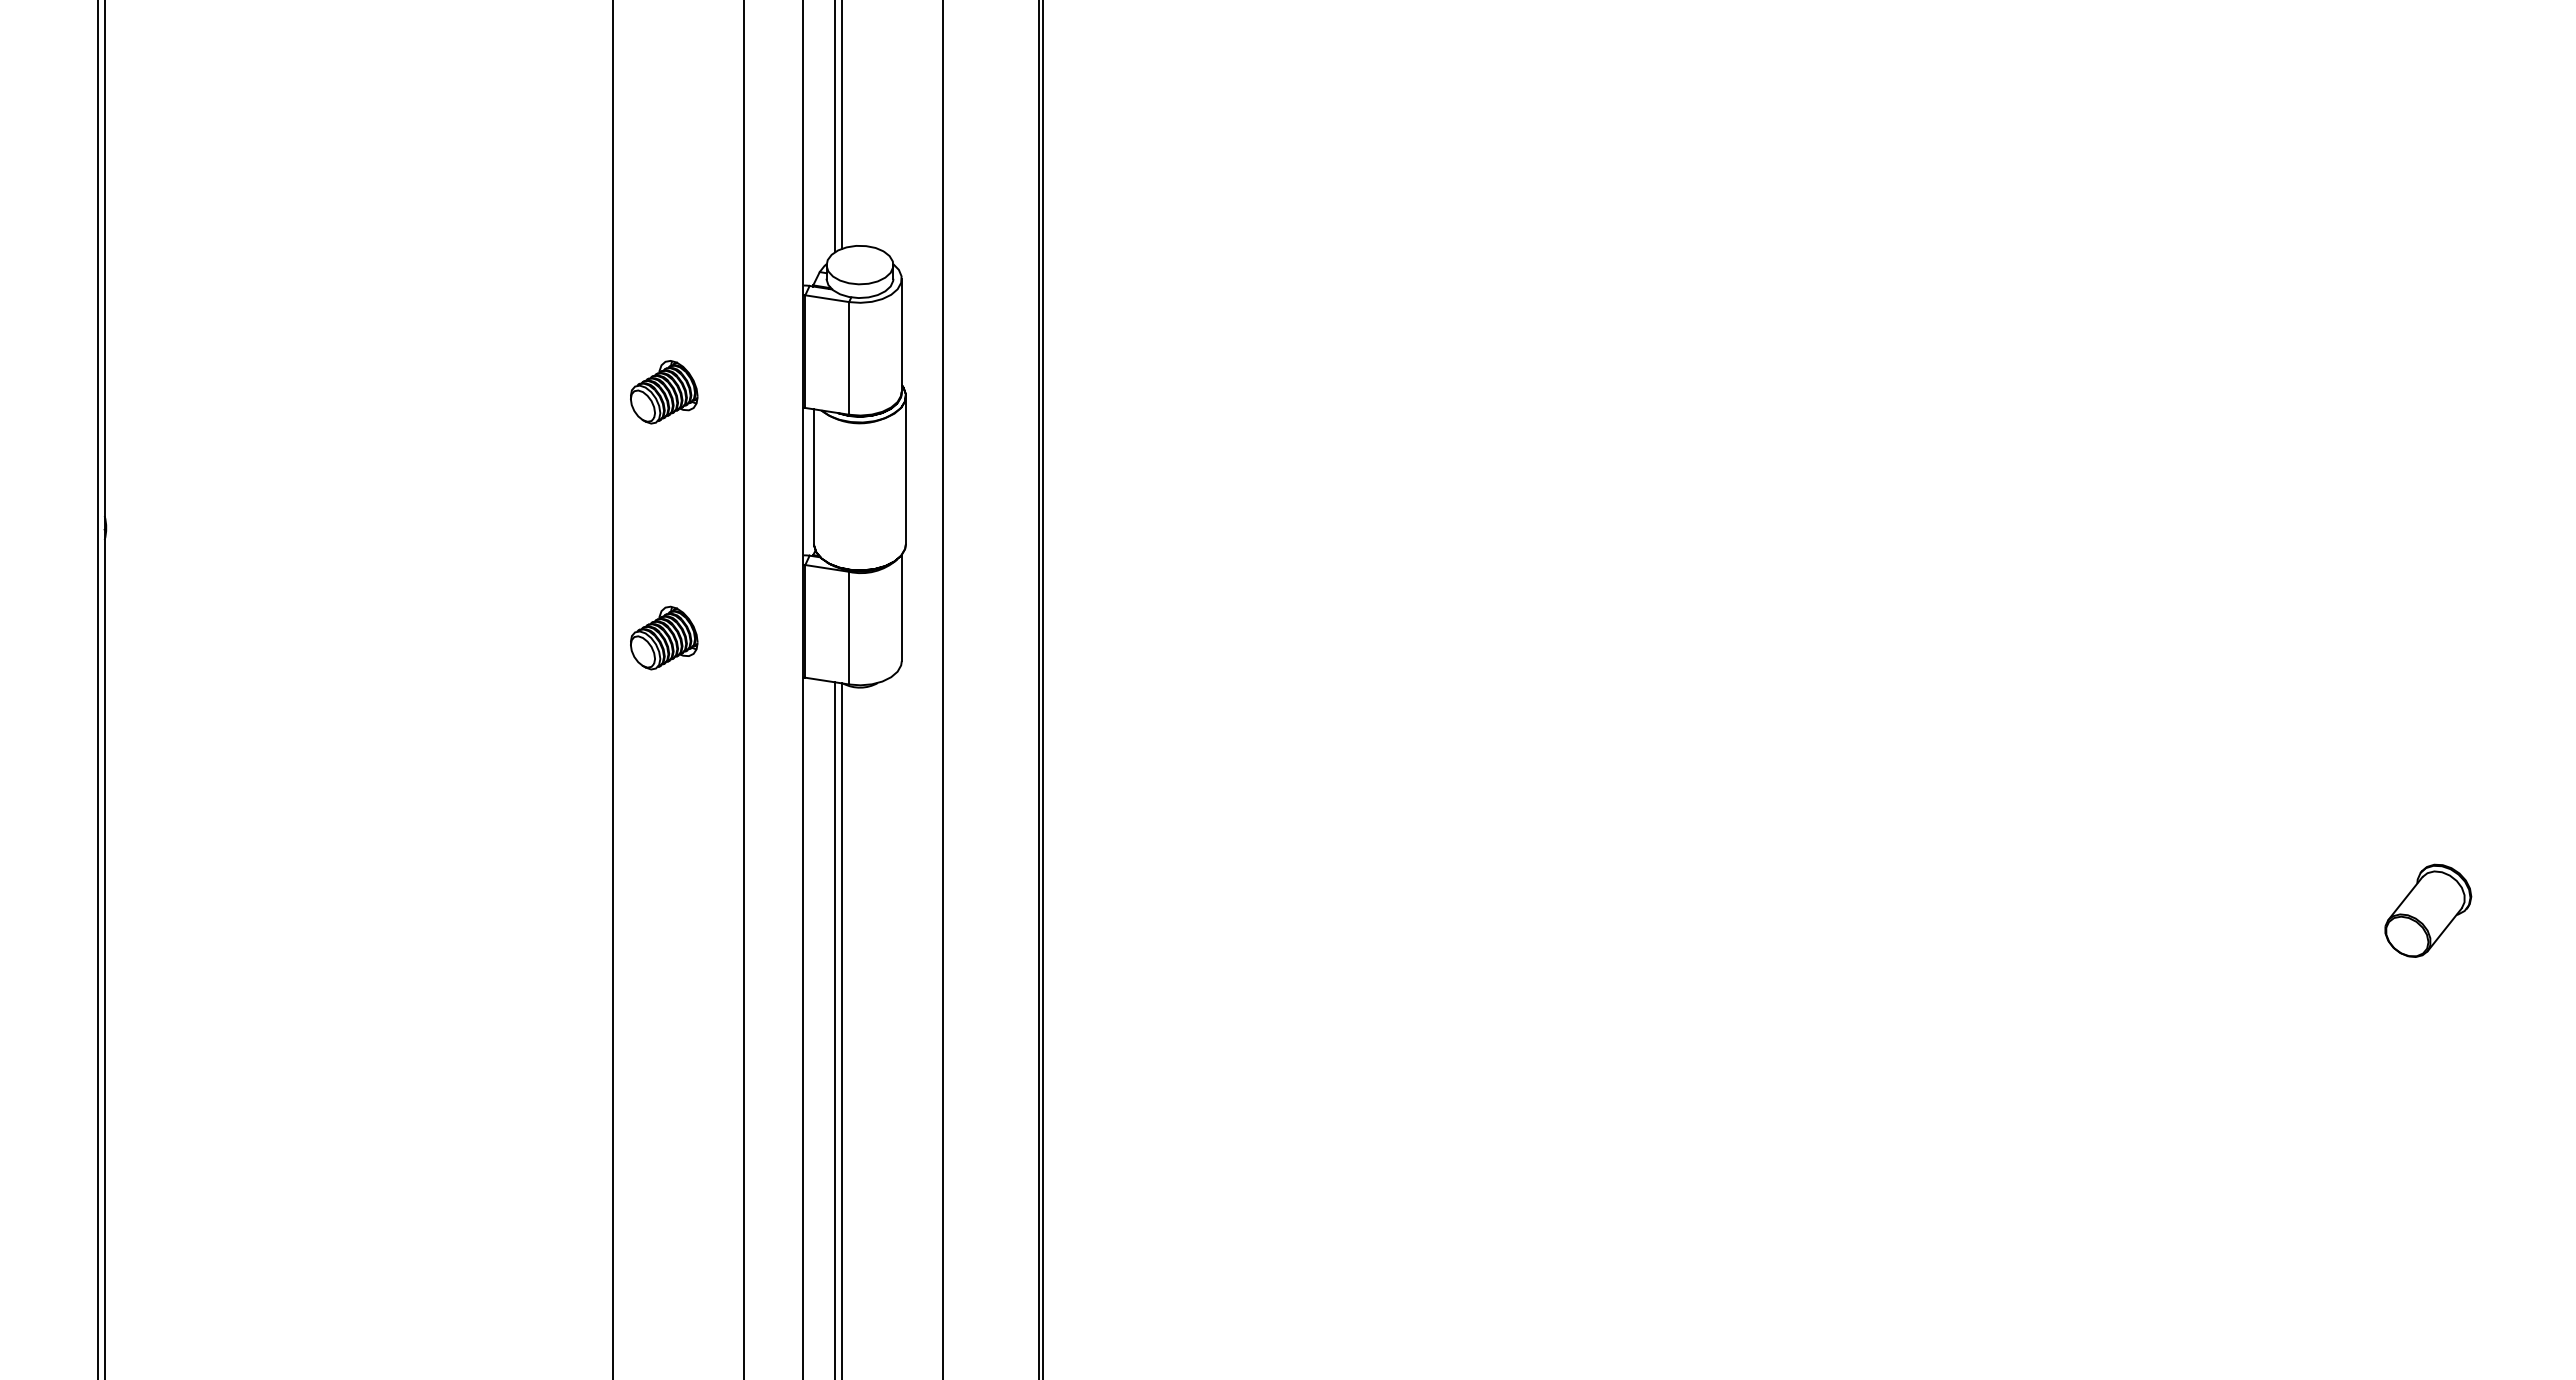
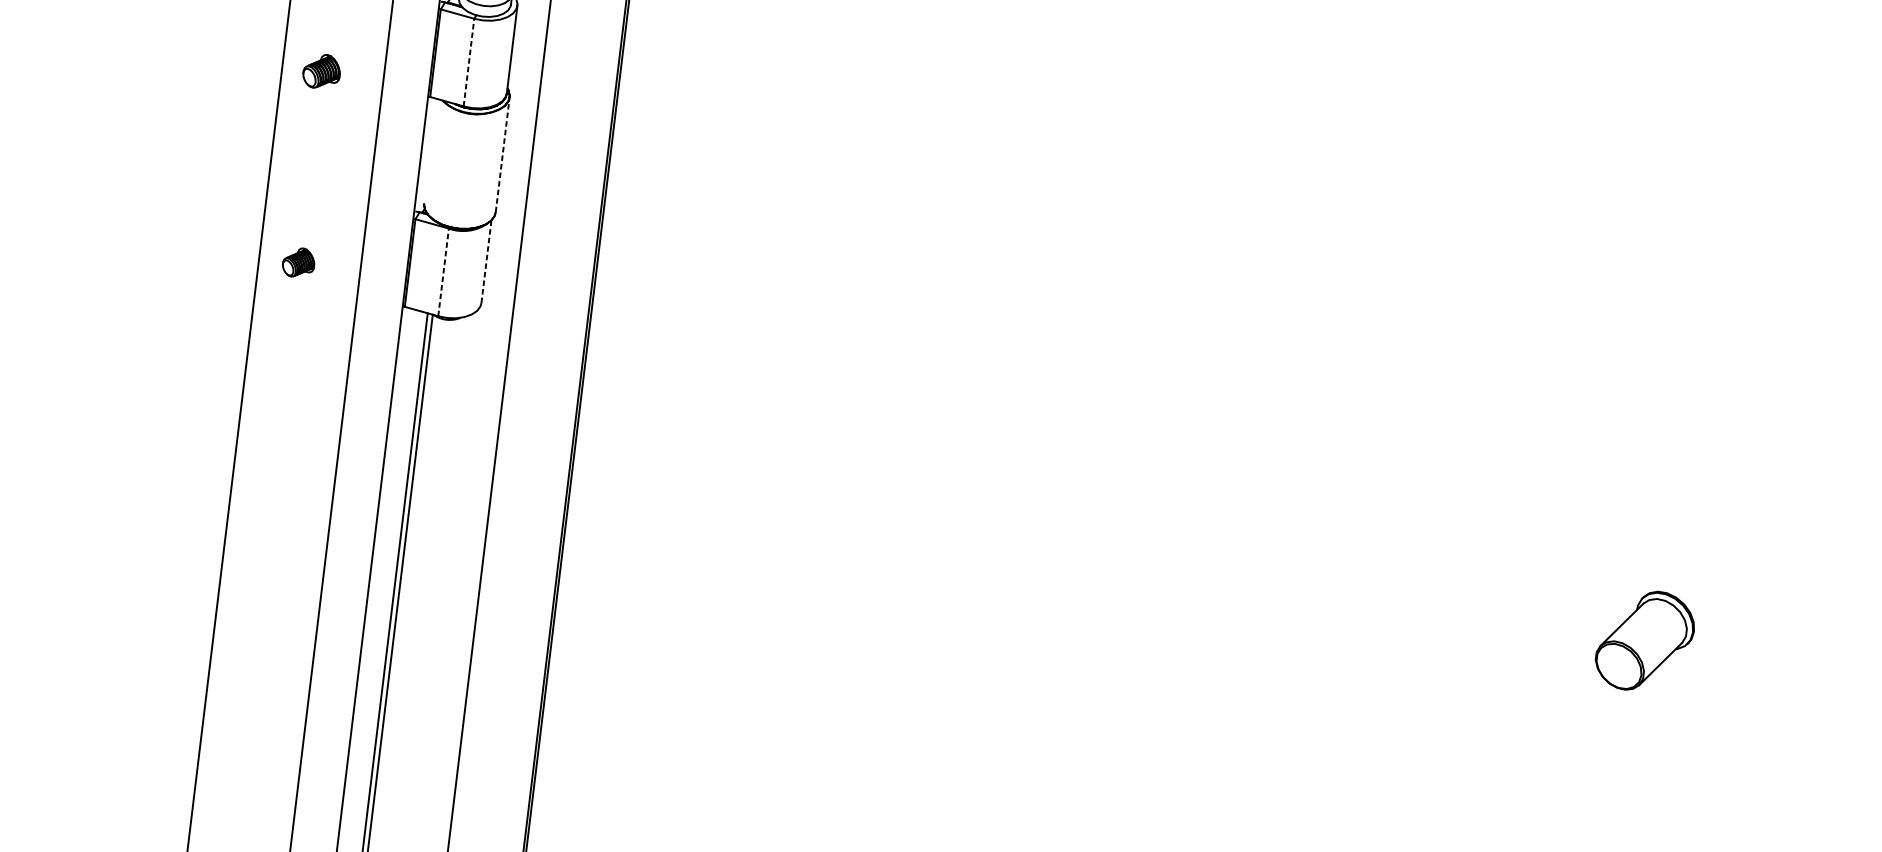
line: (849, 357) -> (469, 61), solid -> dashed
part: (664, 392) -> (322, 71), size x0.7
line: (906, 469) -> (503, 154), solid -> dashed
line: (814, 476) -> (430, 151), removed
line: (901, 607) -> (486, 261), solid -> dashed
line: (849, 627) -> (443, 271), solid -> dashed
part: (664, 637) -> (299, 262), size x0.6
part: (2428, 910) -> (1645, 640), size x1.4

